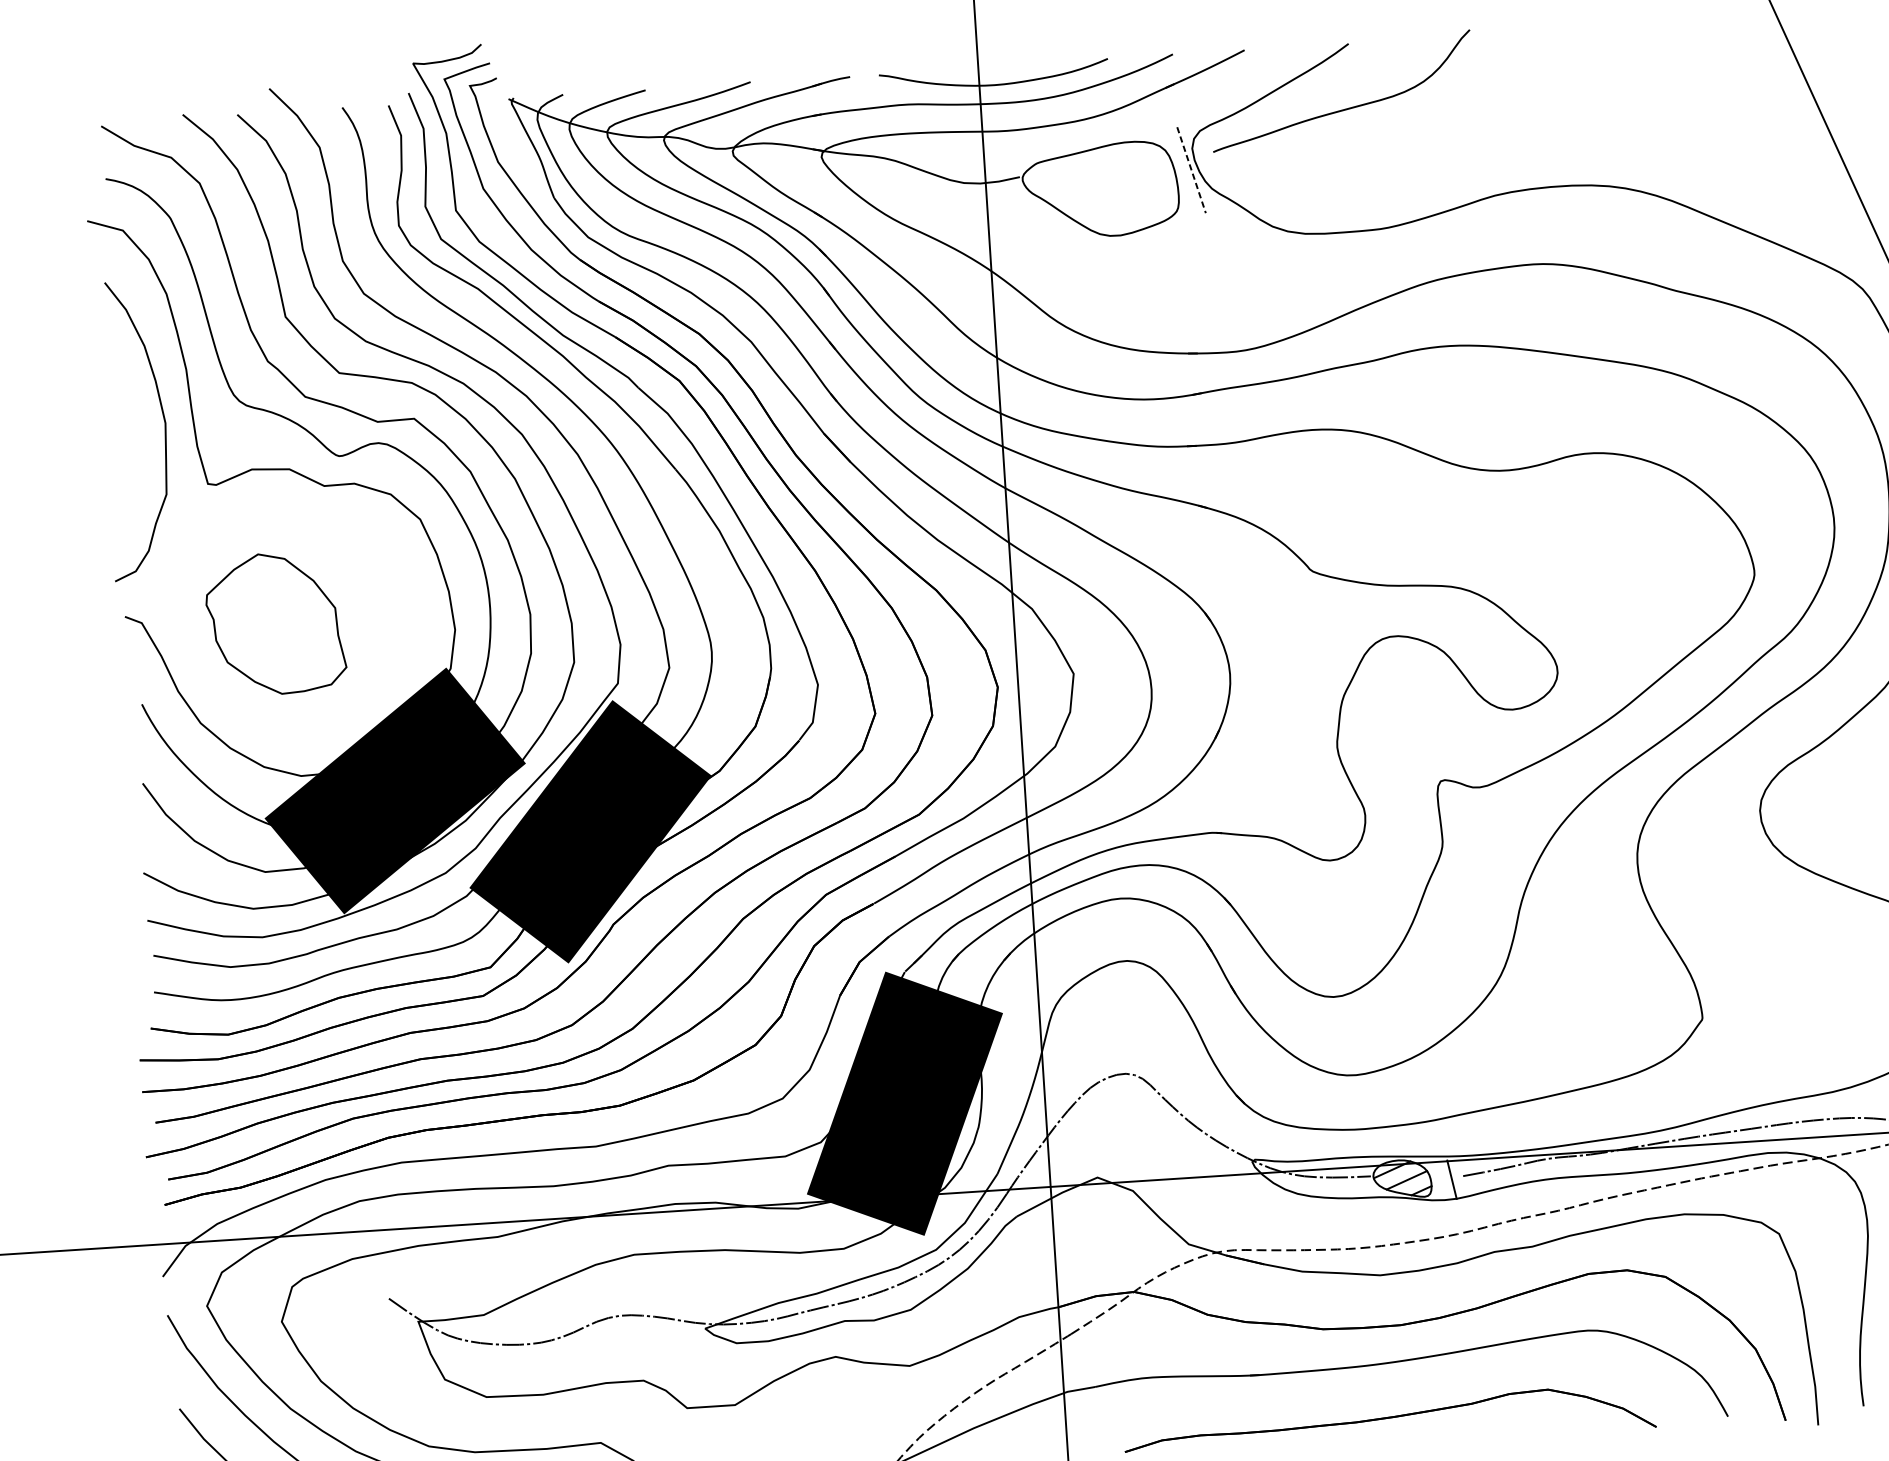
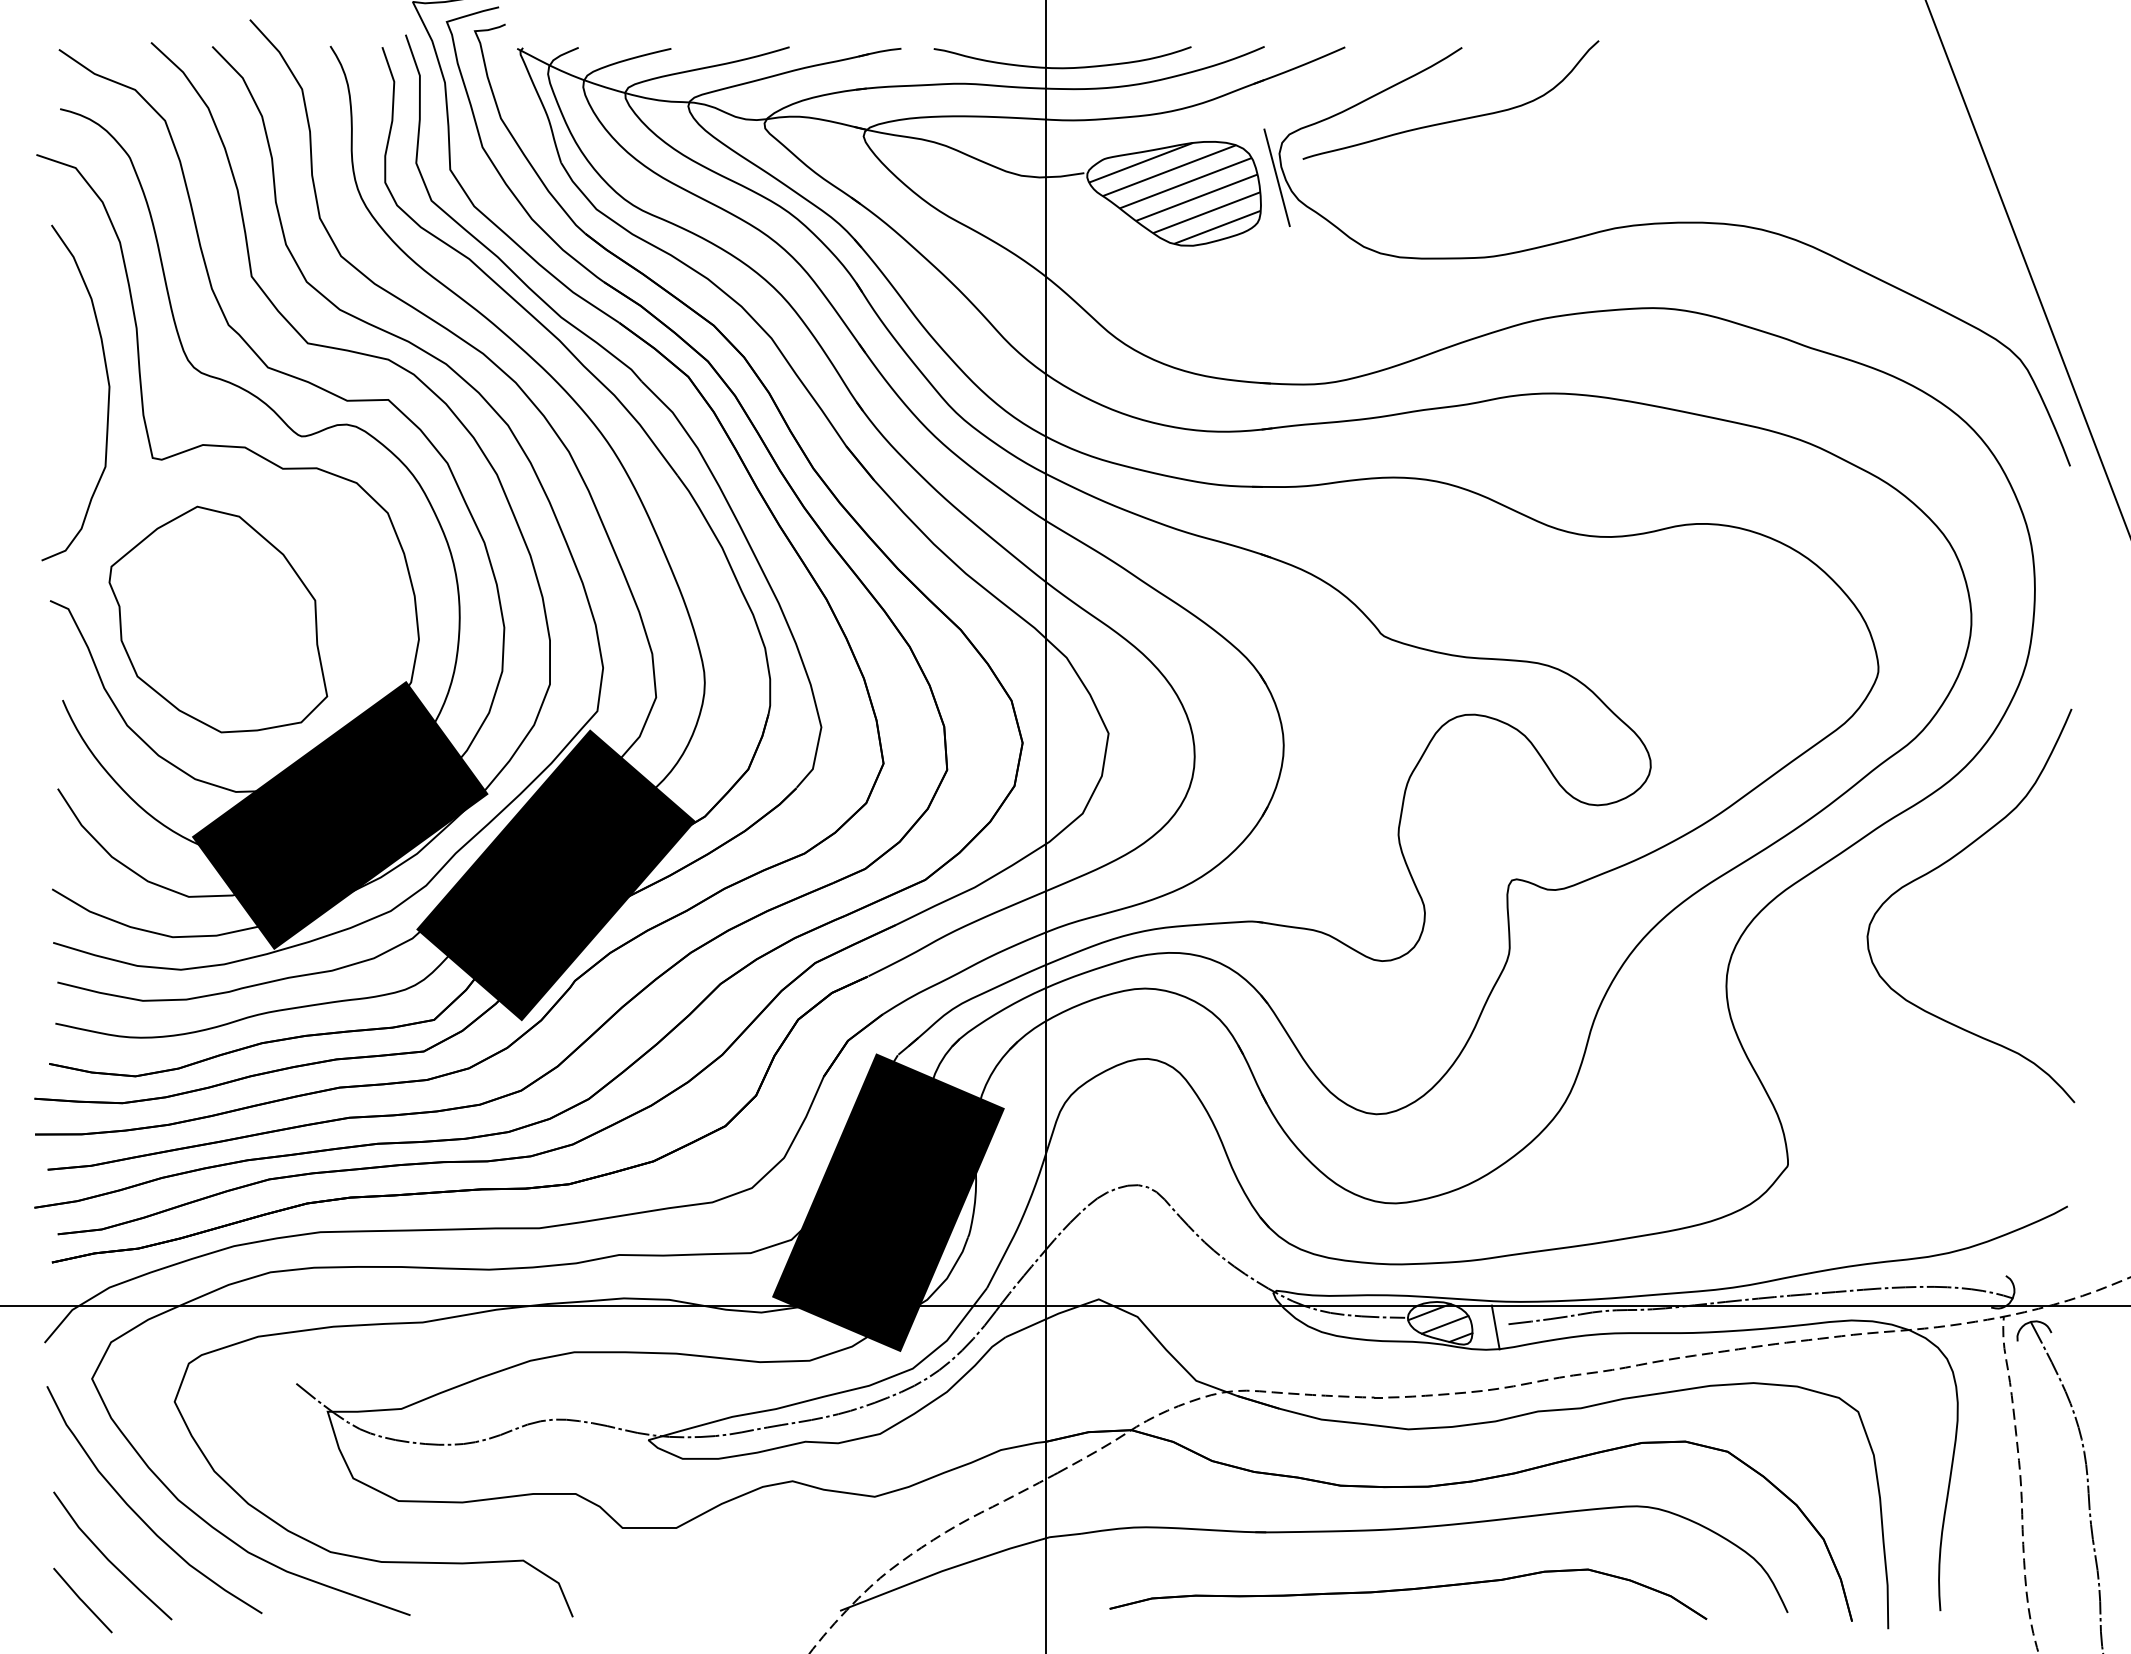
line: (1191, 169) -> (1277, 177), dashed -> solid
hatch: (1101, 189) -> (1174, 192), added
part: (275, 623) -> (218, 619), size x1.43

